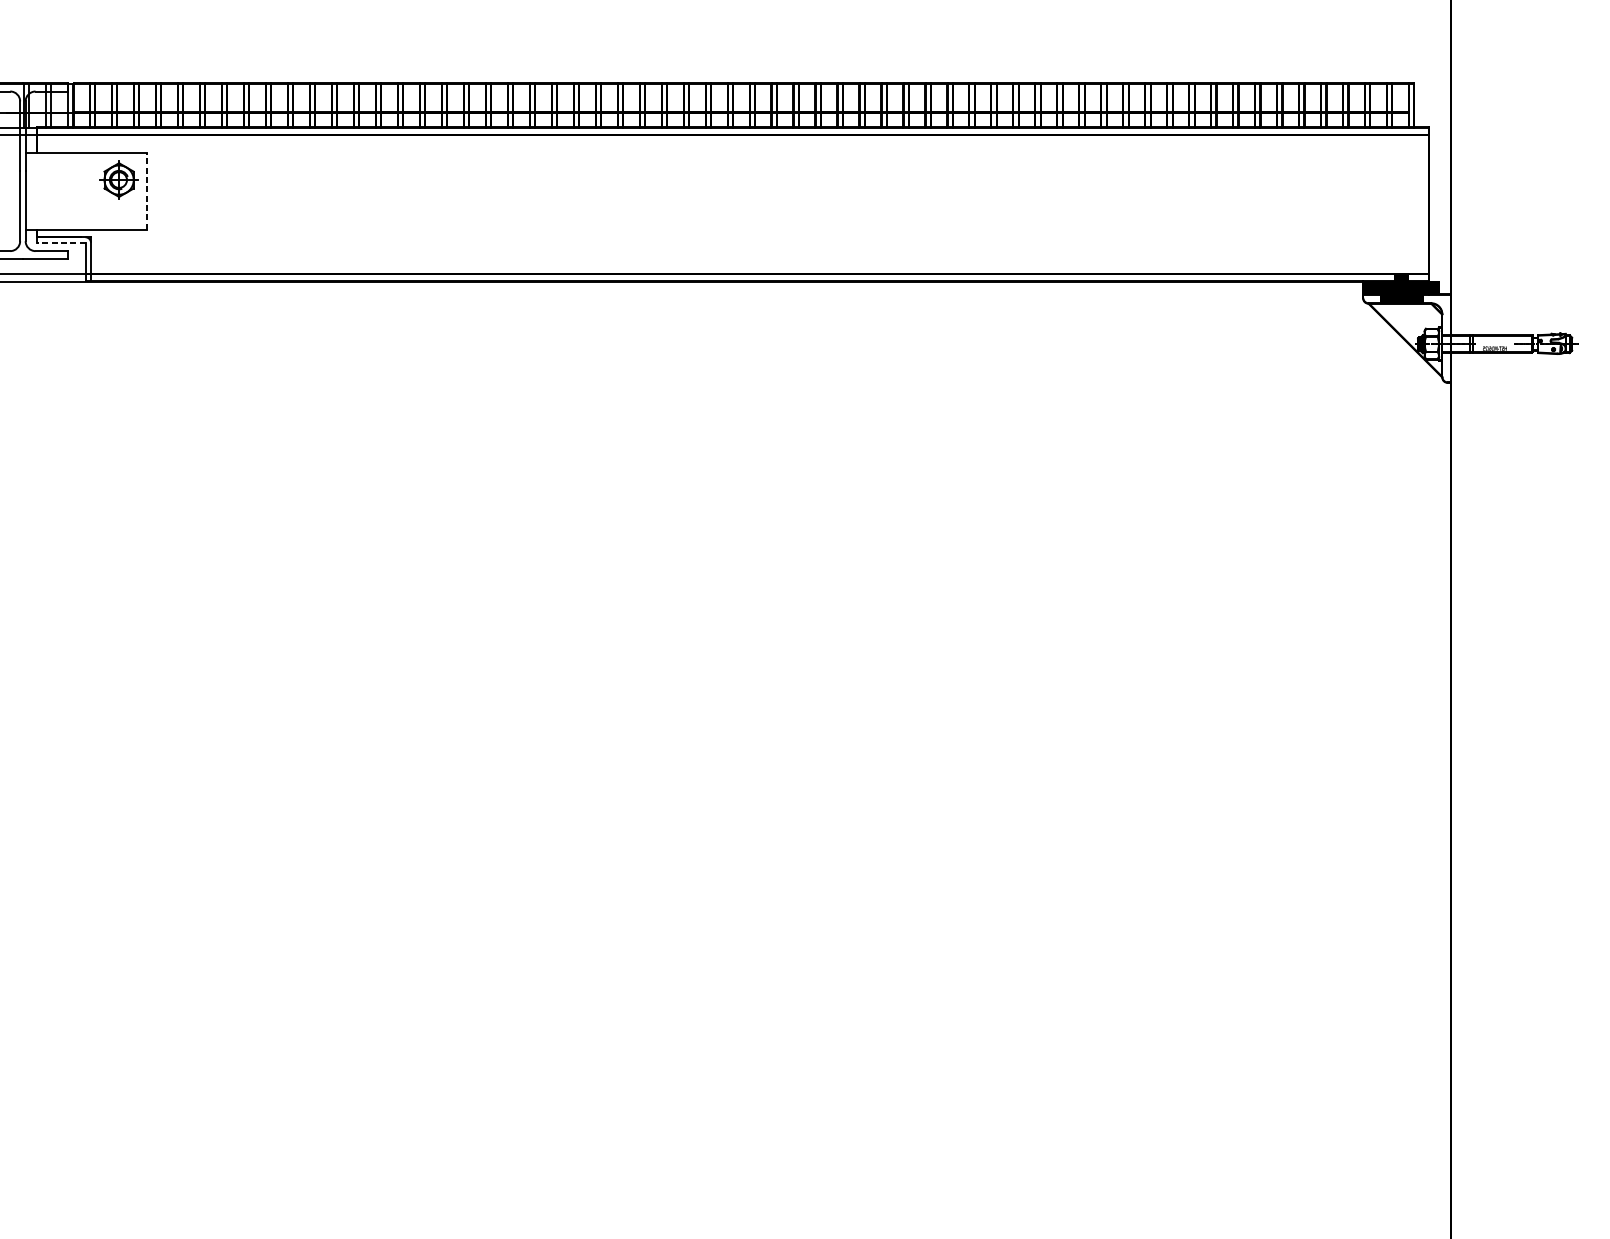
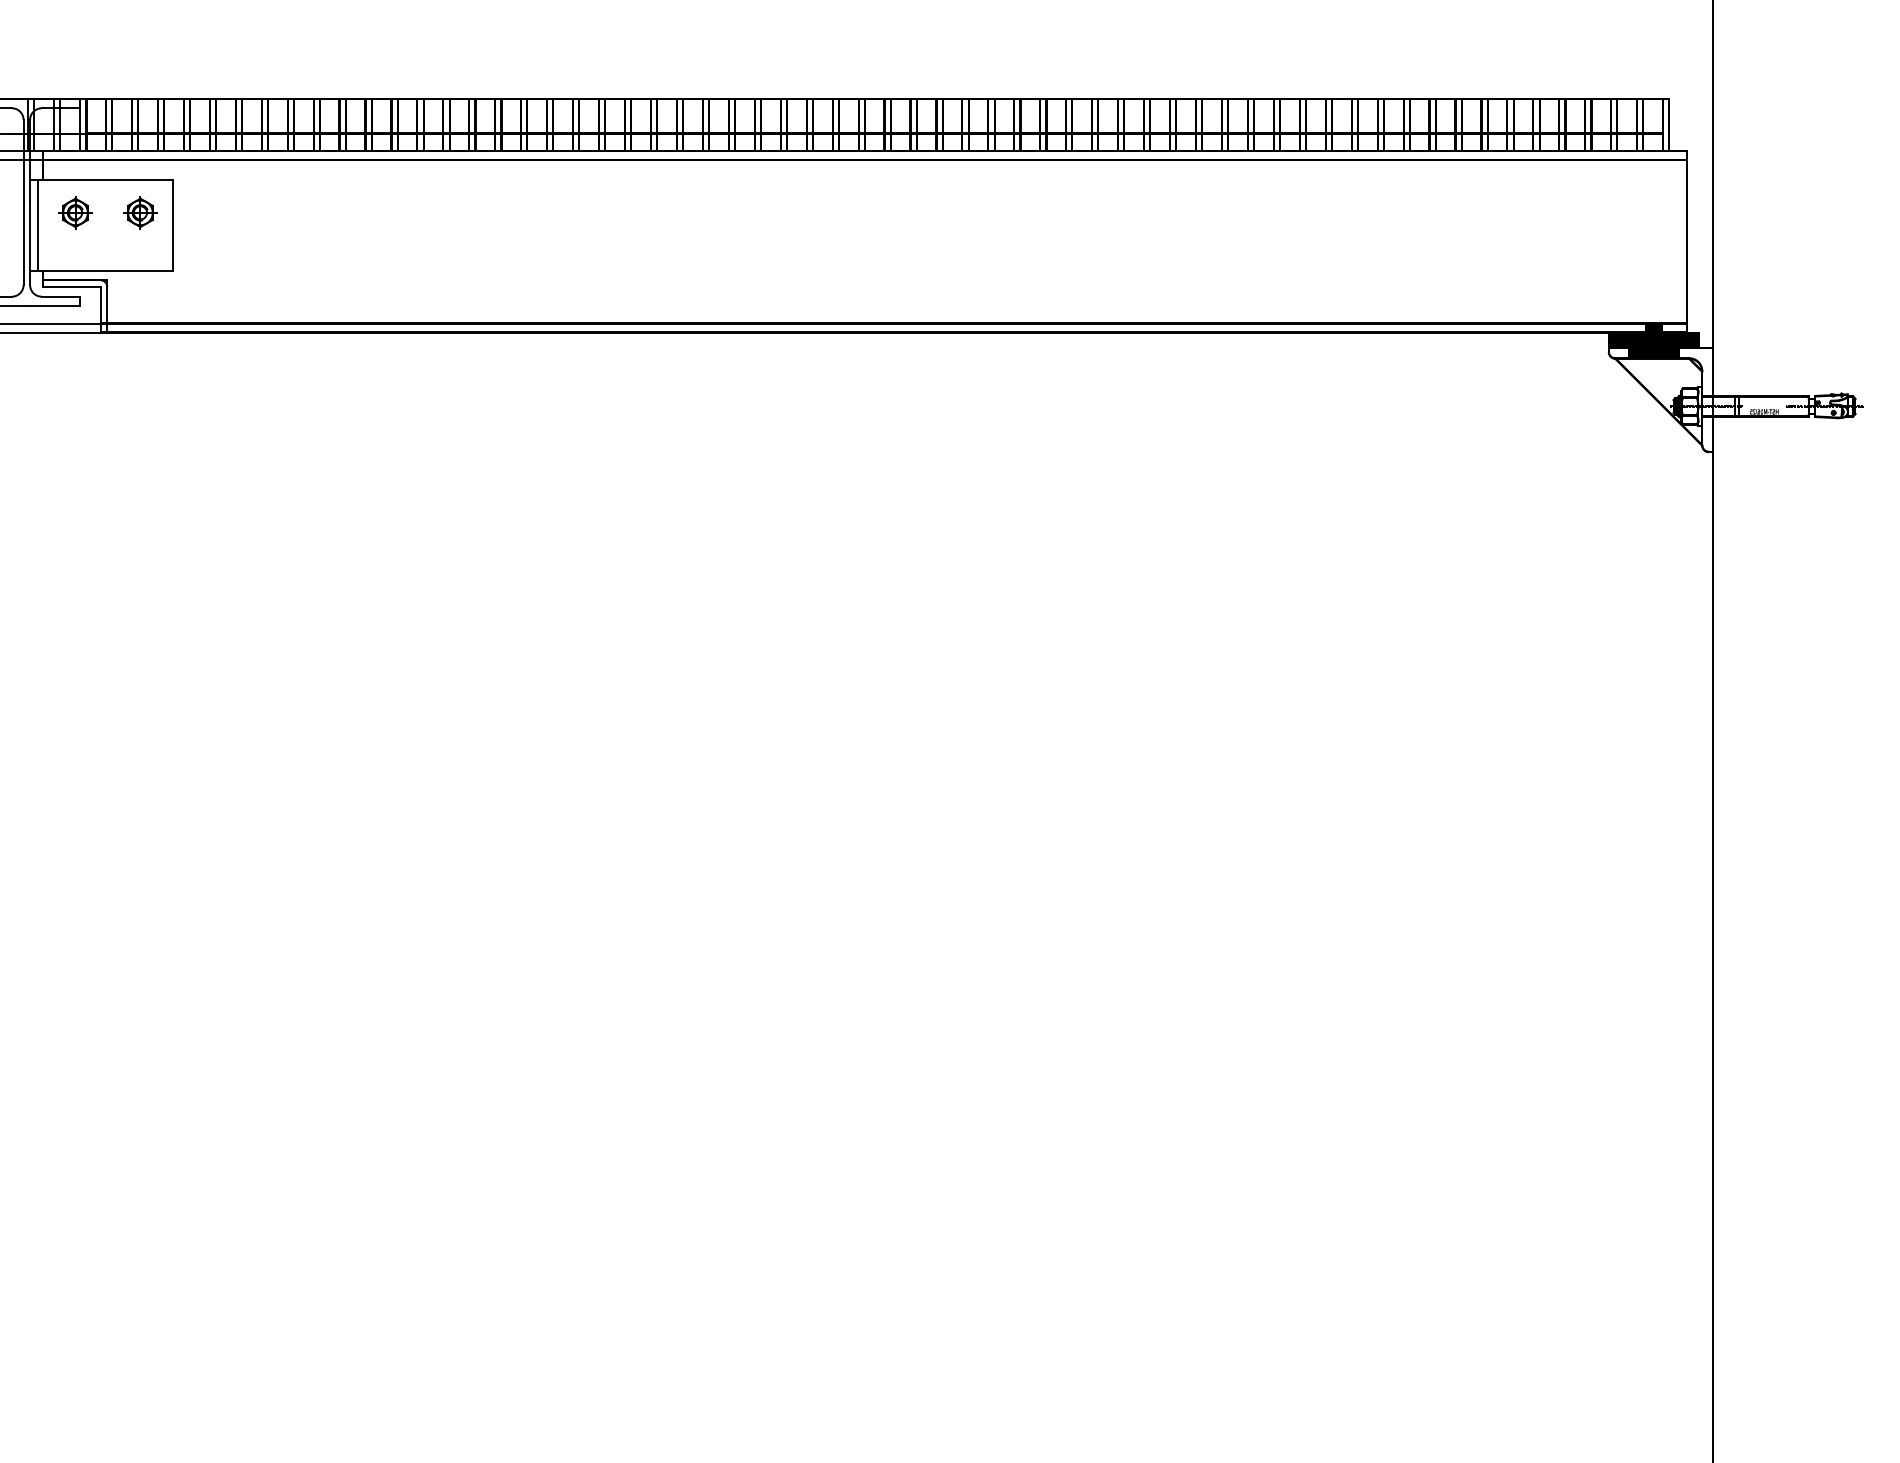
part: (64, 179) -> (75, 212), added
part: (119, 179) -> (140, 212), size x0.71
line: (31, 190) -> (37, 225), added
line: (146, 190) -> (172, 225), dashed -> solid
line: (60, 242) -> (71, 286), dashed -> solid

